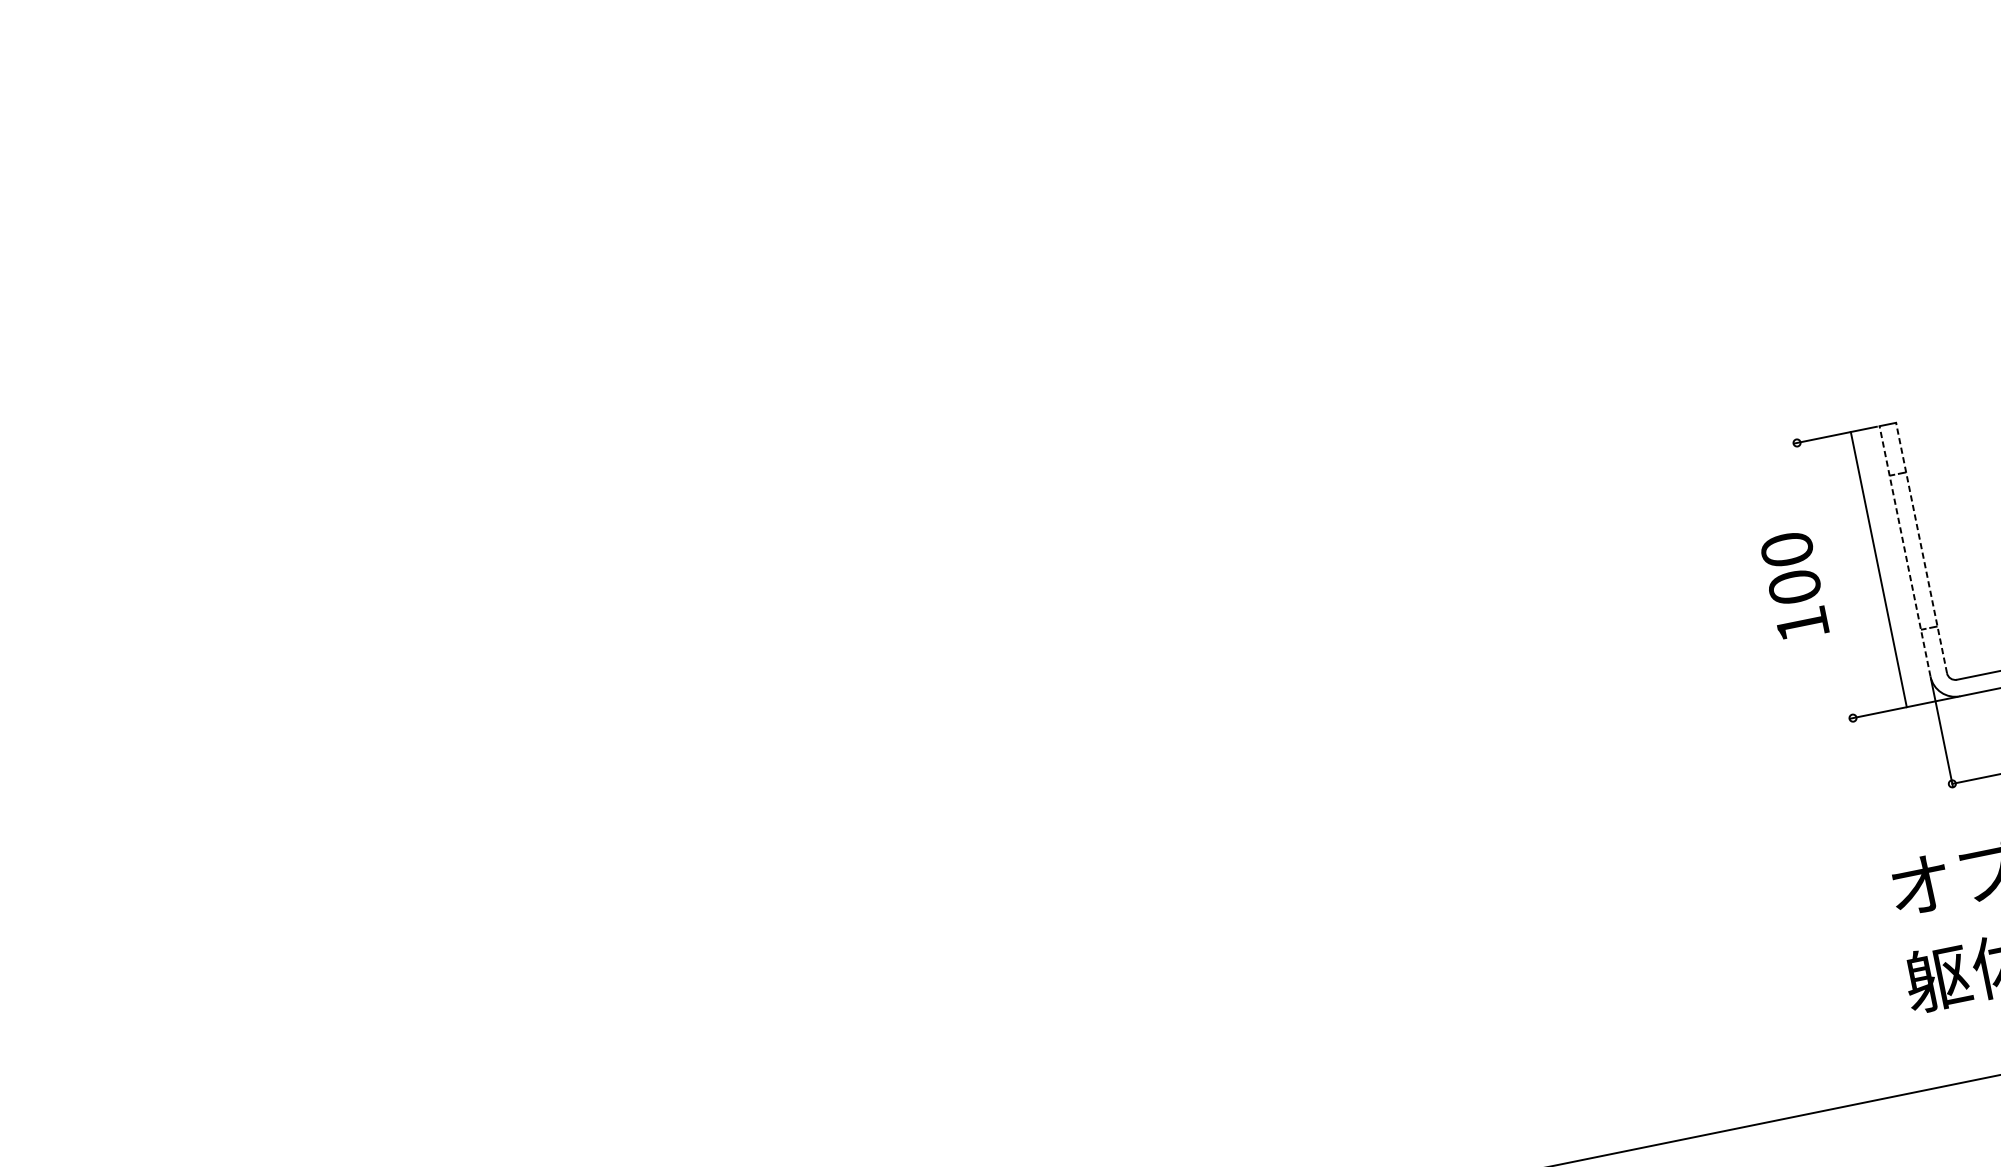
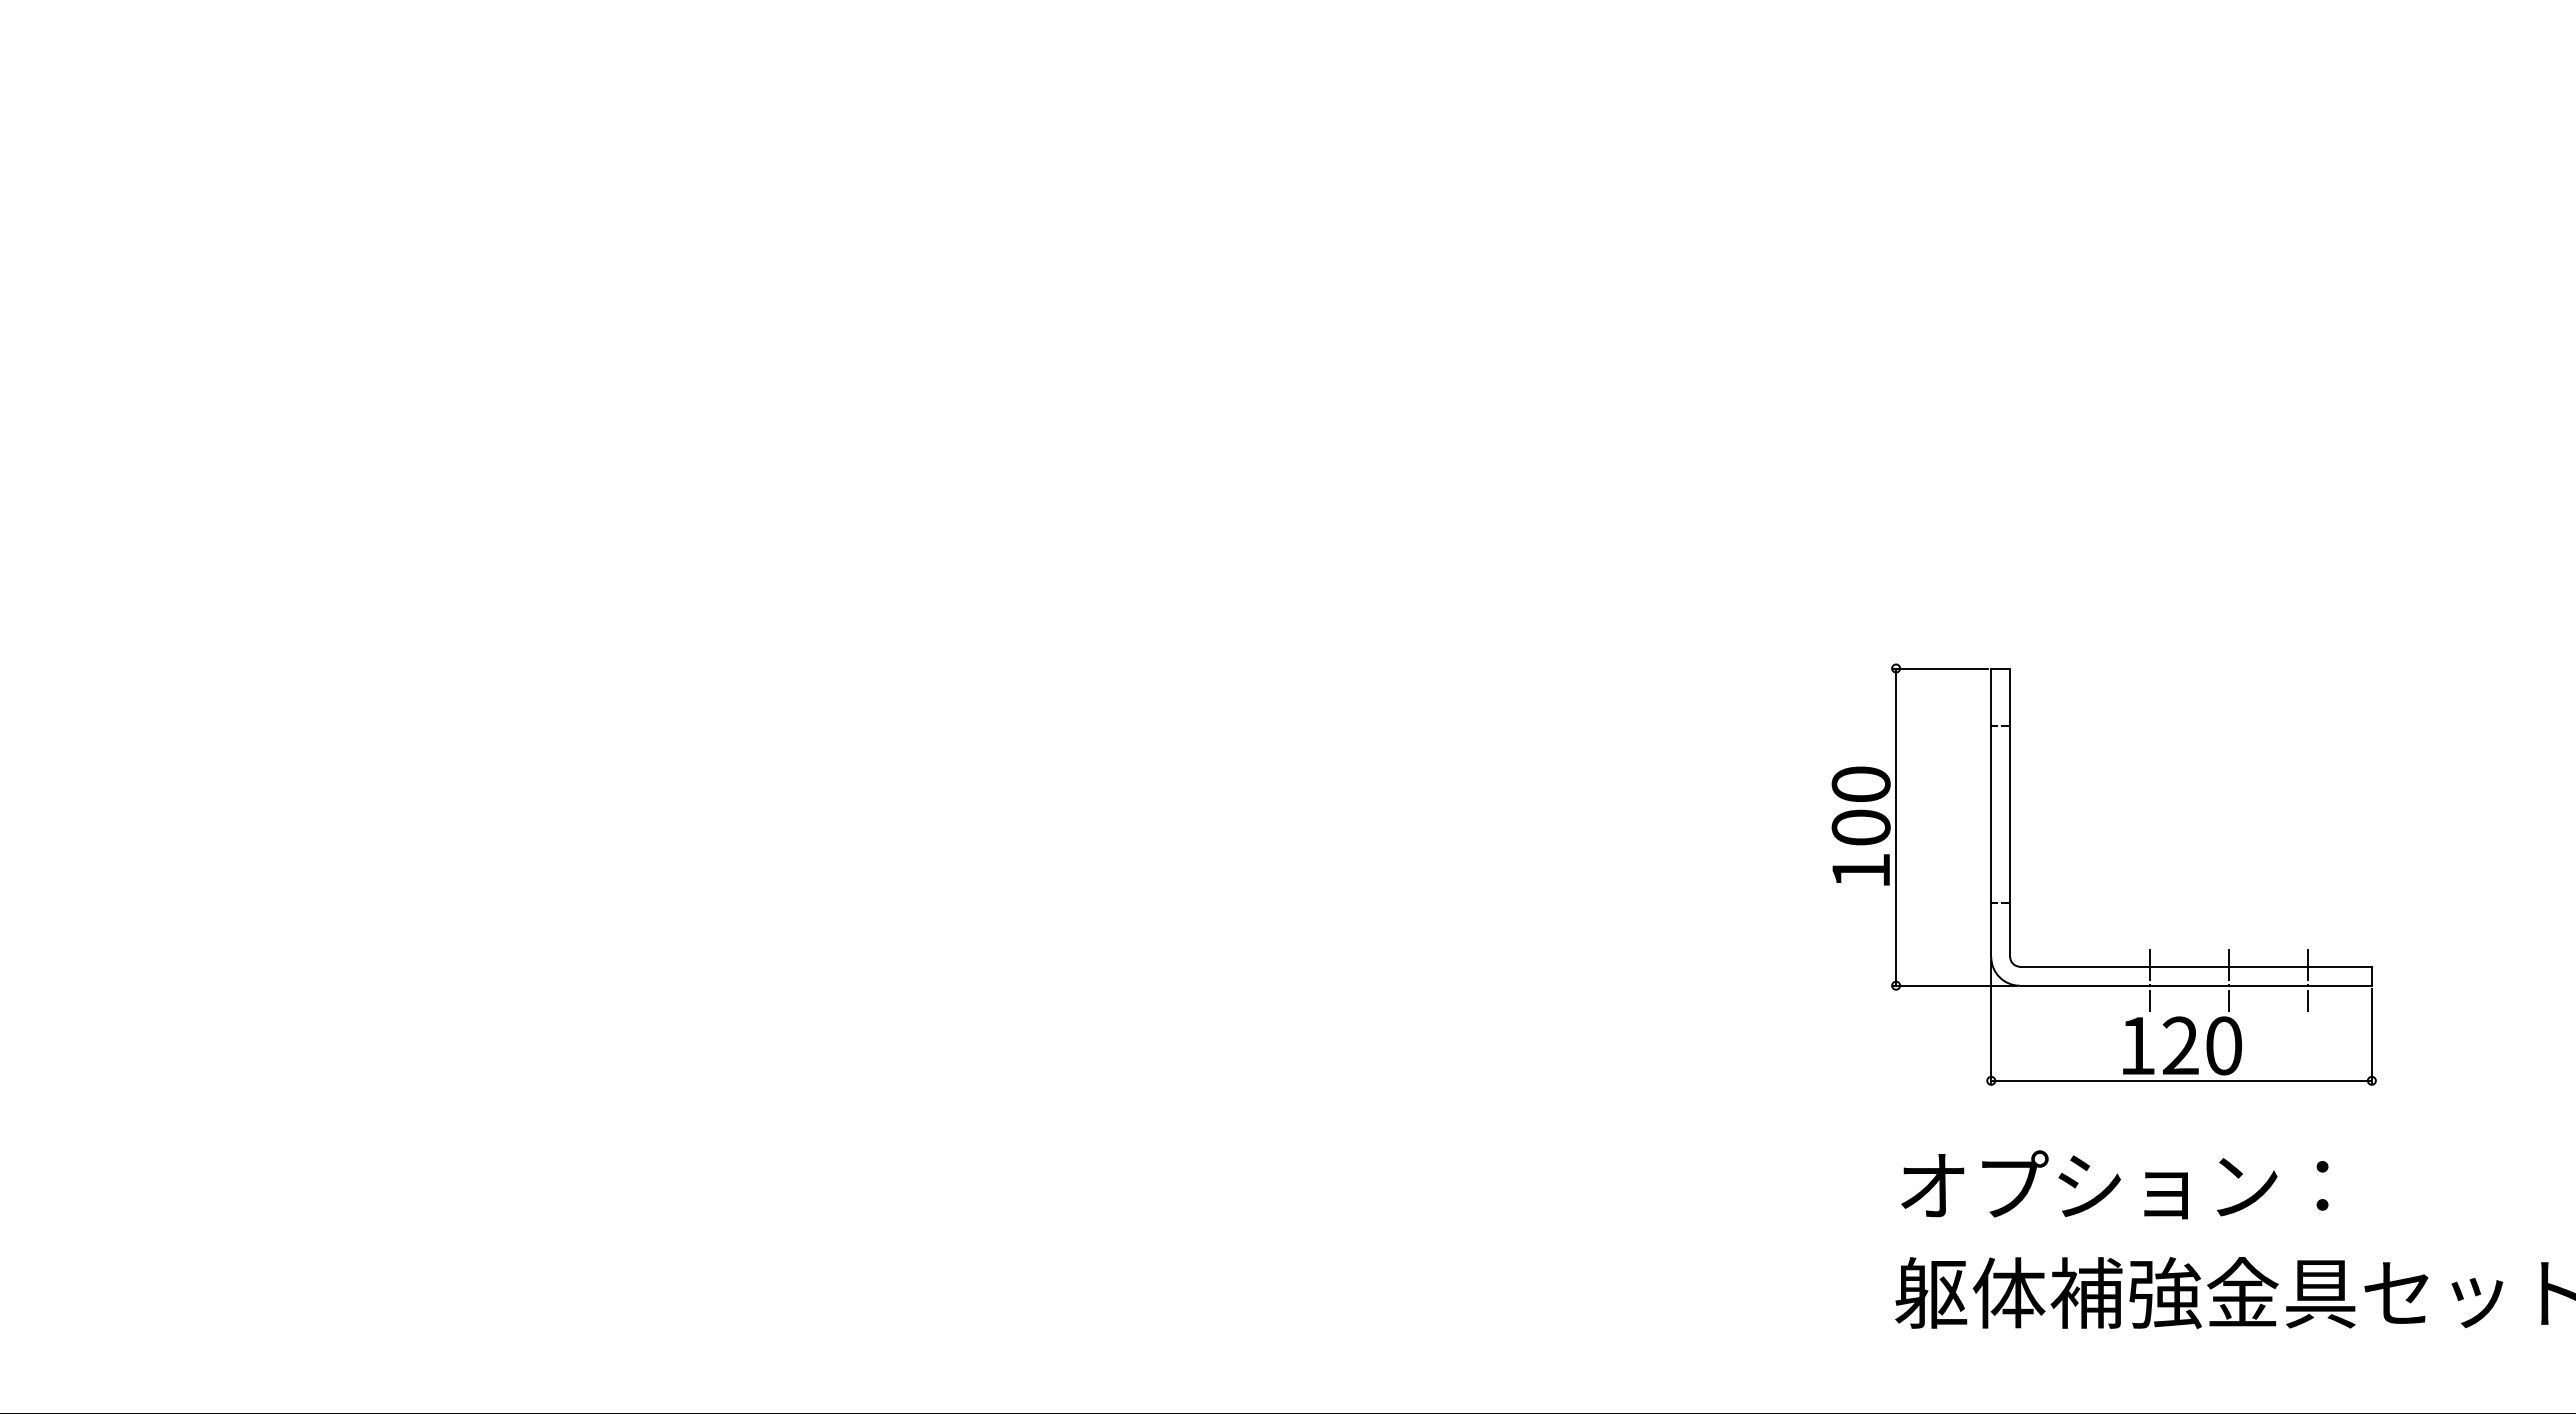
line: (1921, 547) -> (2010, 812), dashed -> solid
line: (1905, 551) -> (1991, 812), dashed -> solid
line: (1879, 569) -> (1896, 826), moved

